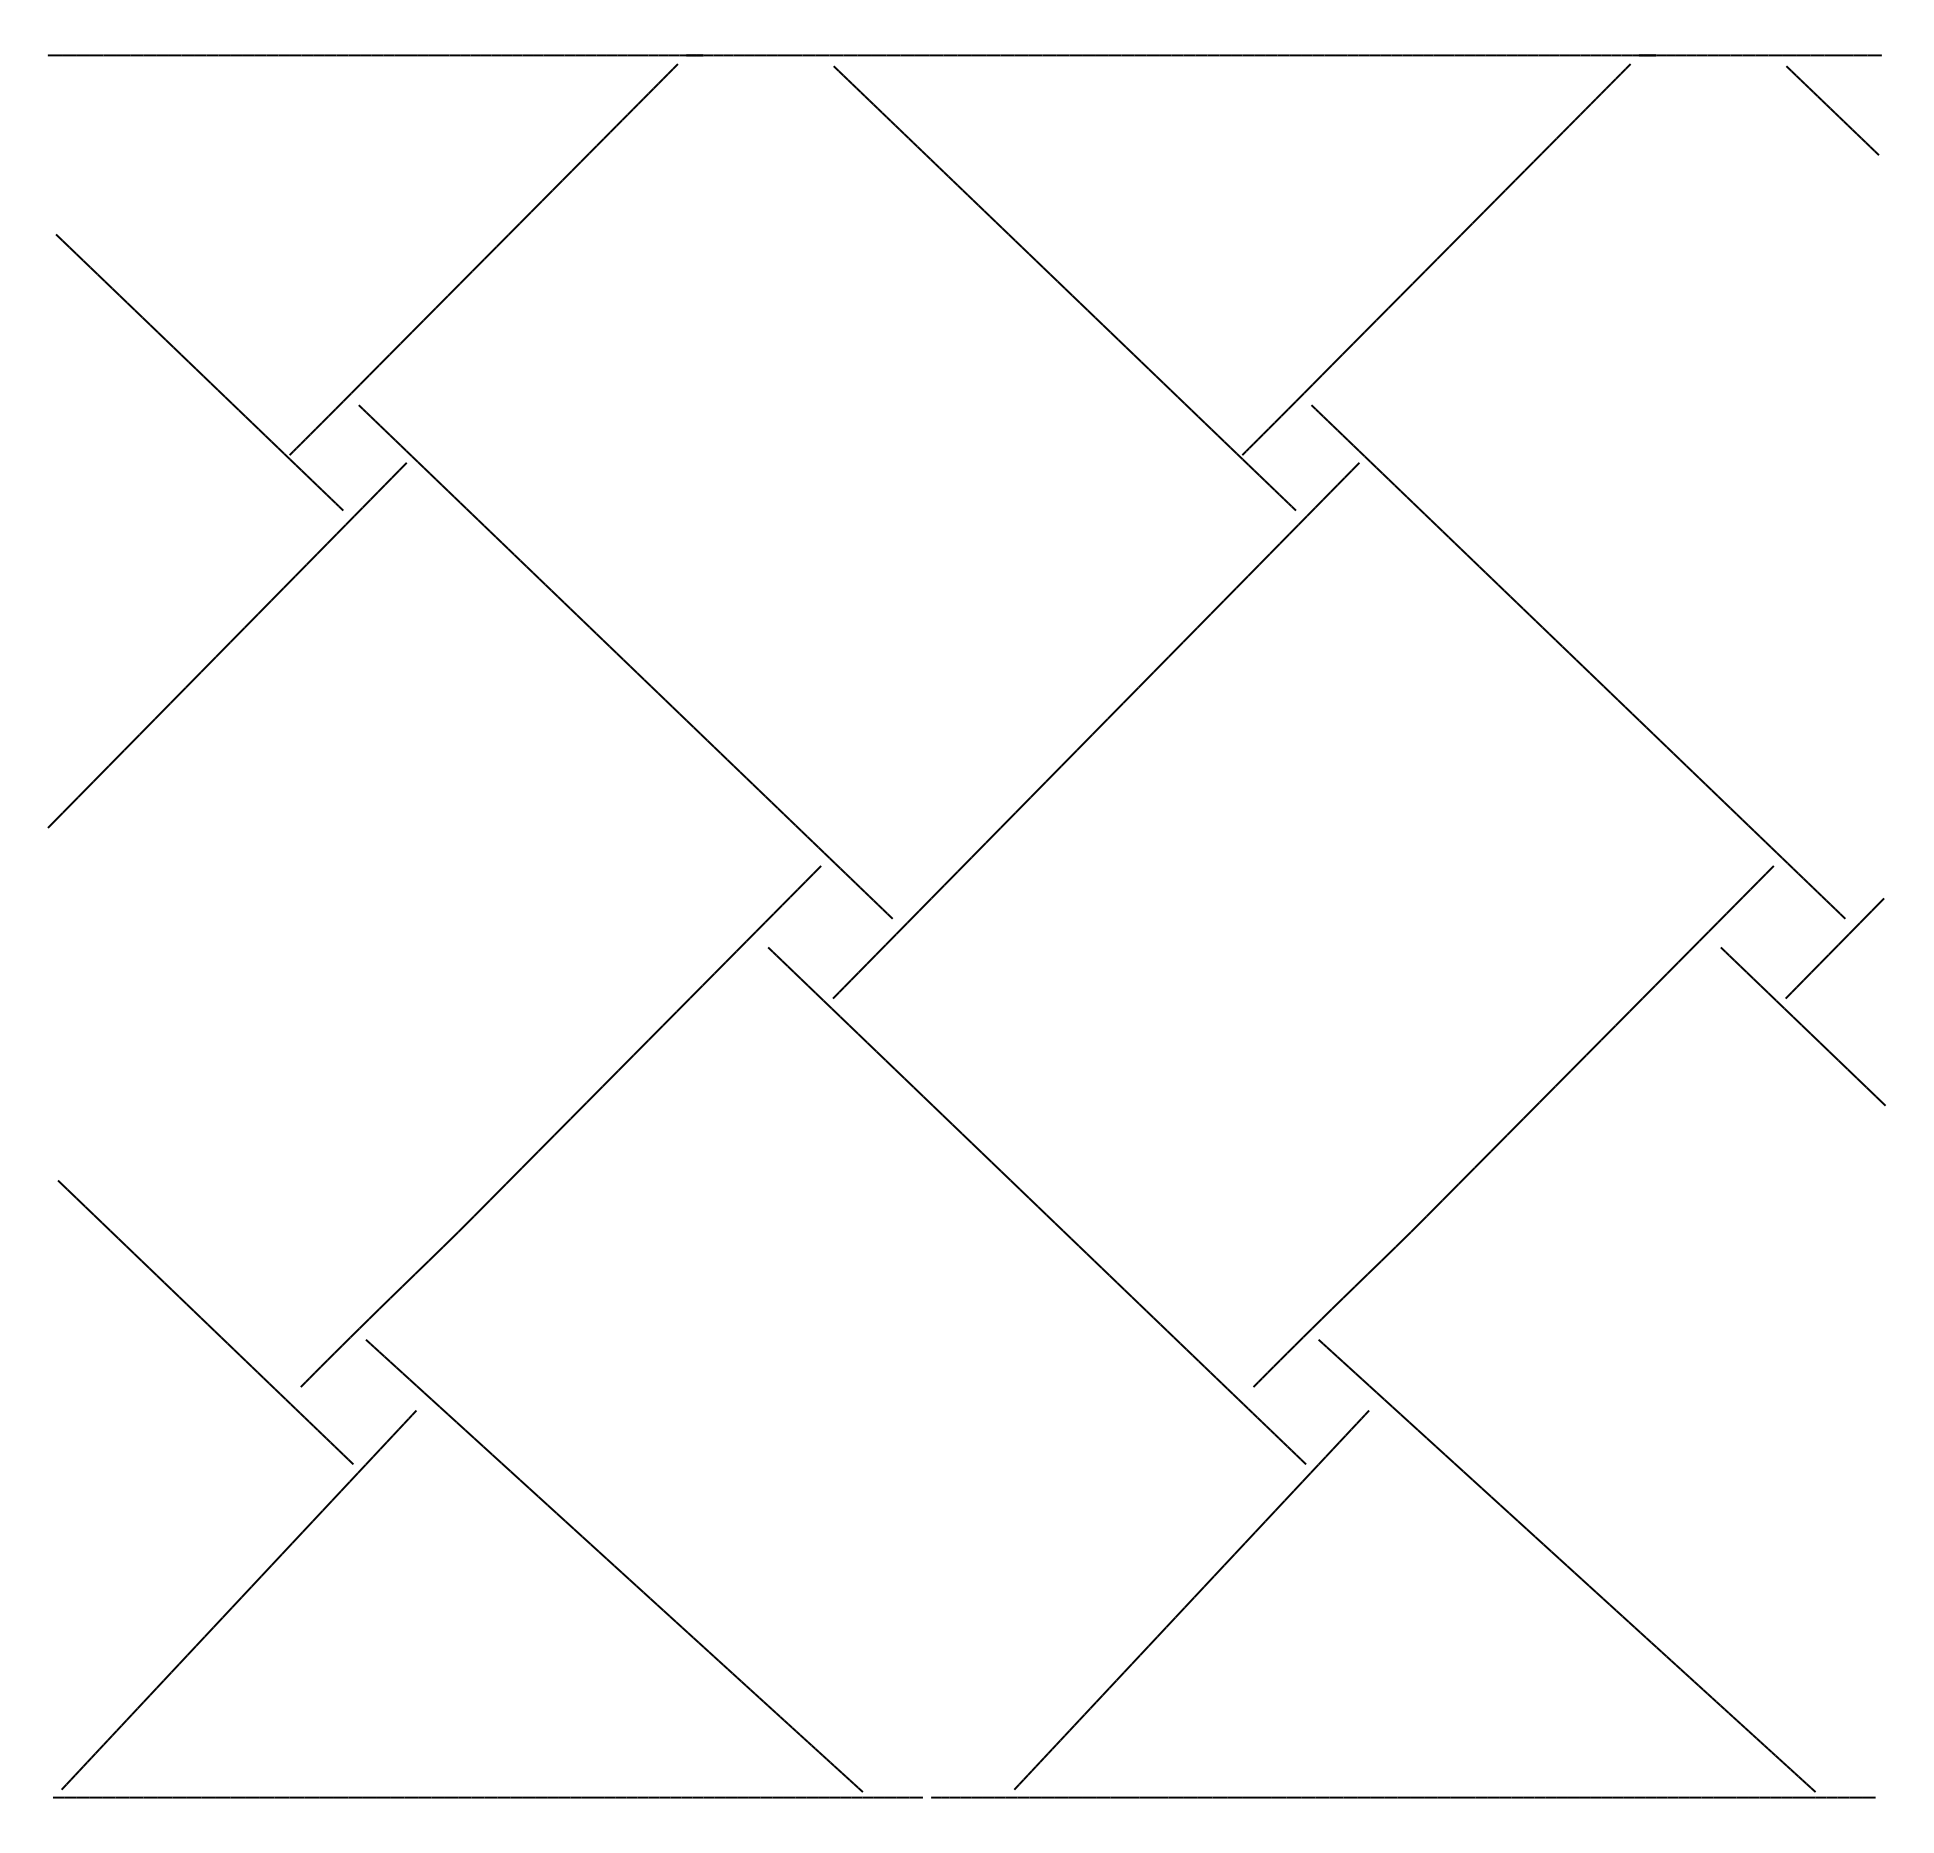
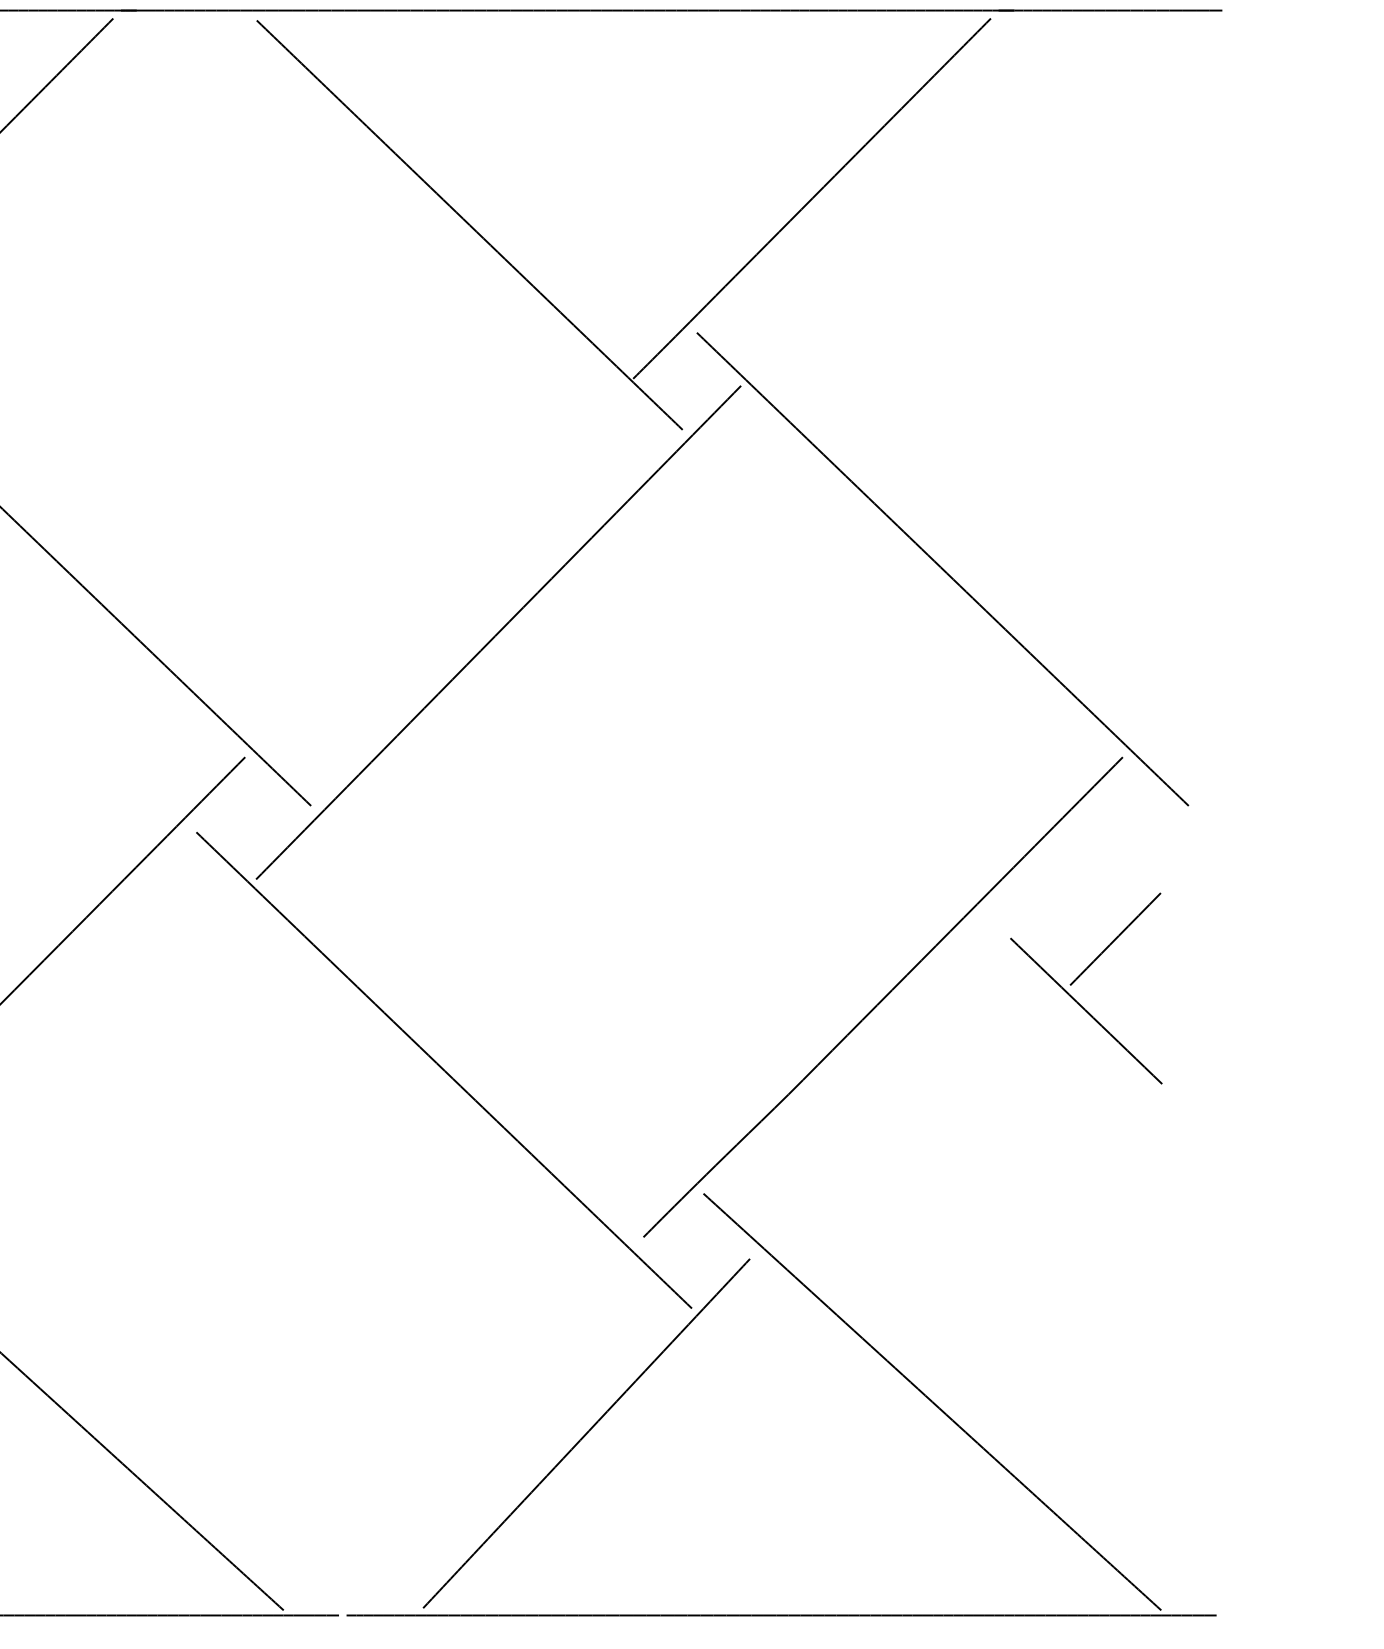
line: (1832, 110) -> (1176, 61), removed
part: (1793, 992) -> (1077, 979), moved

